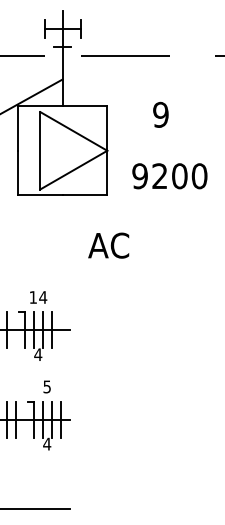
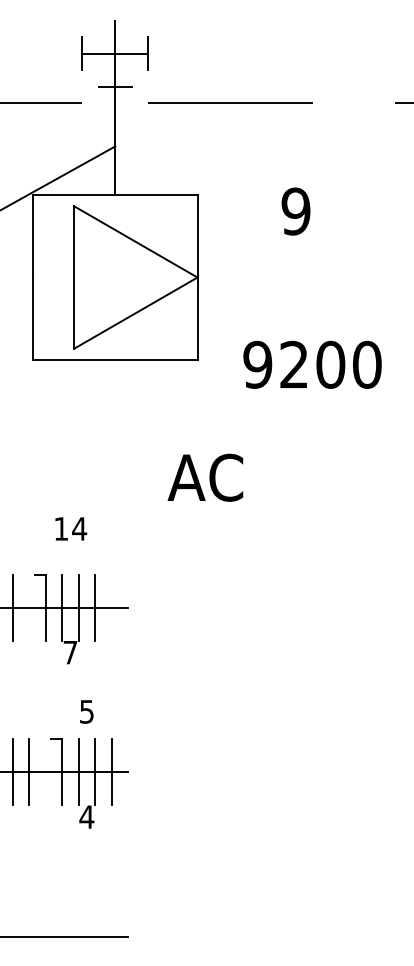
text: (169, 176) -> (311, 365), moved
text: (108, 245) -> (205, 477), moved
text: (38, 297) -> (70, 528), moved
text: (38, 354) -> (70, 652), 4 -> 7

